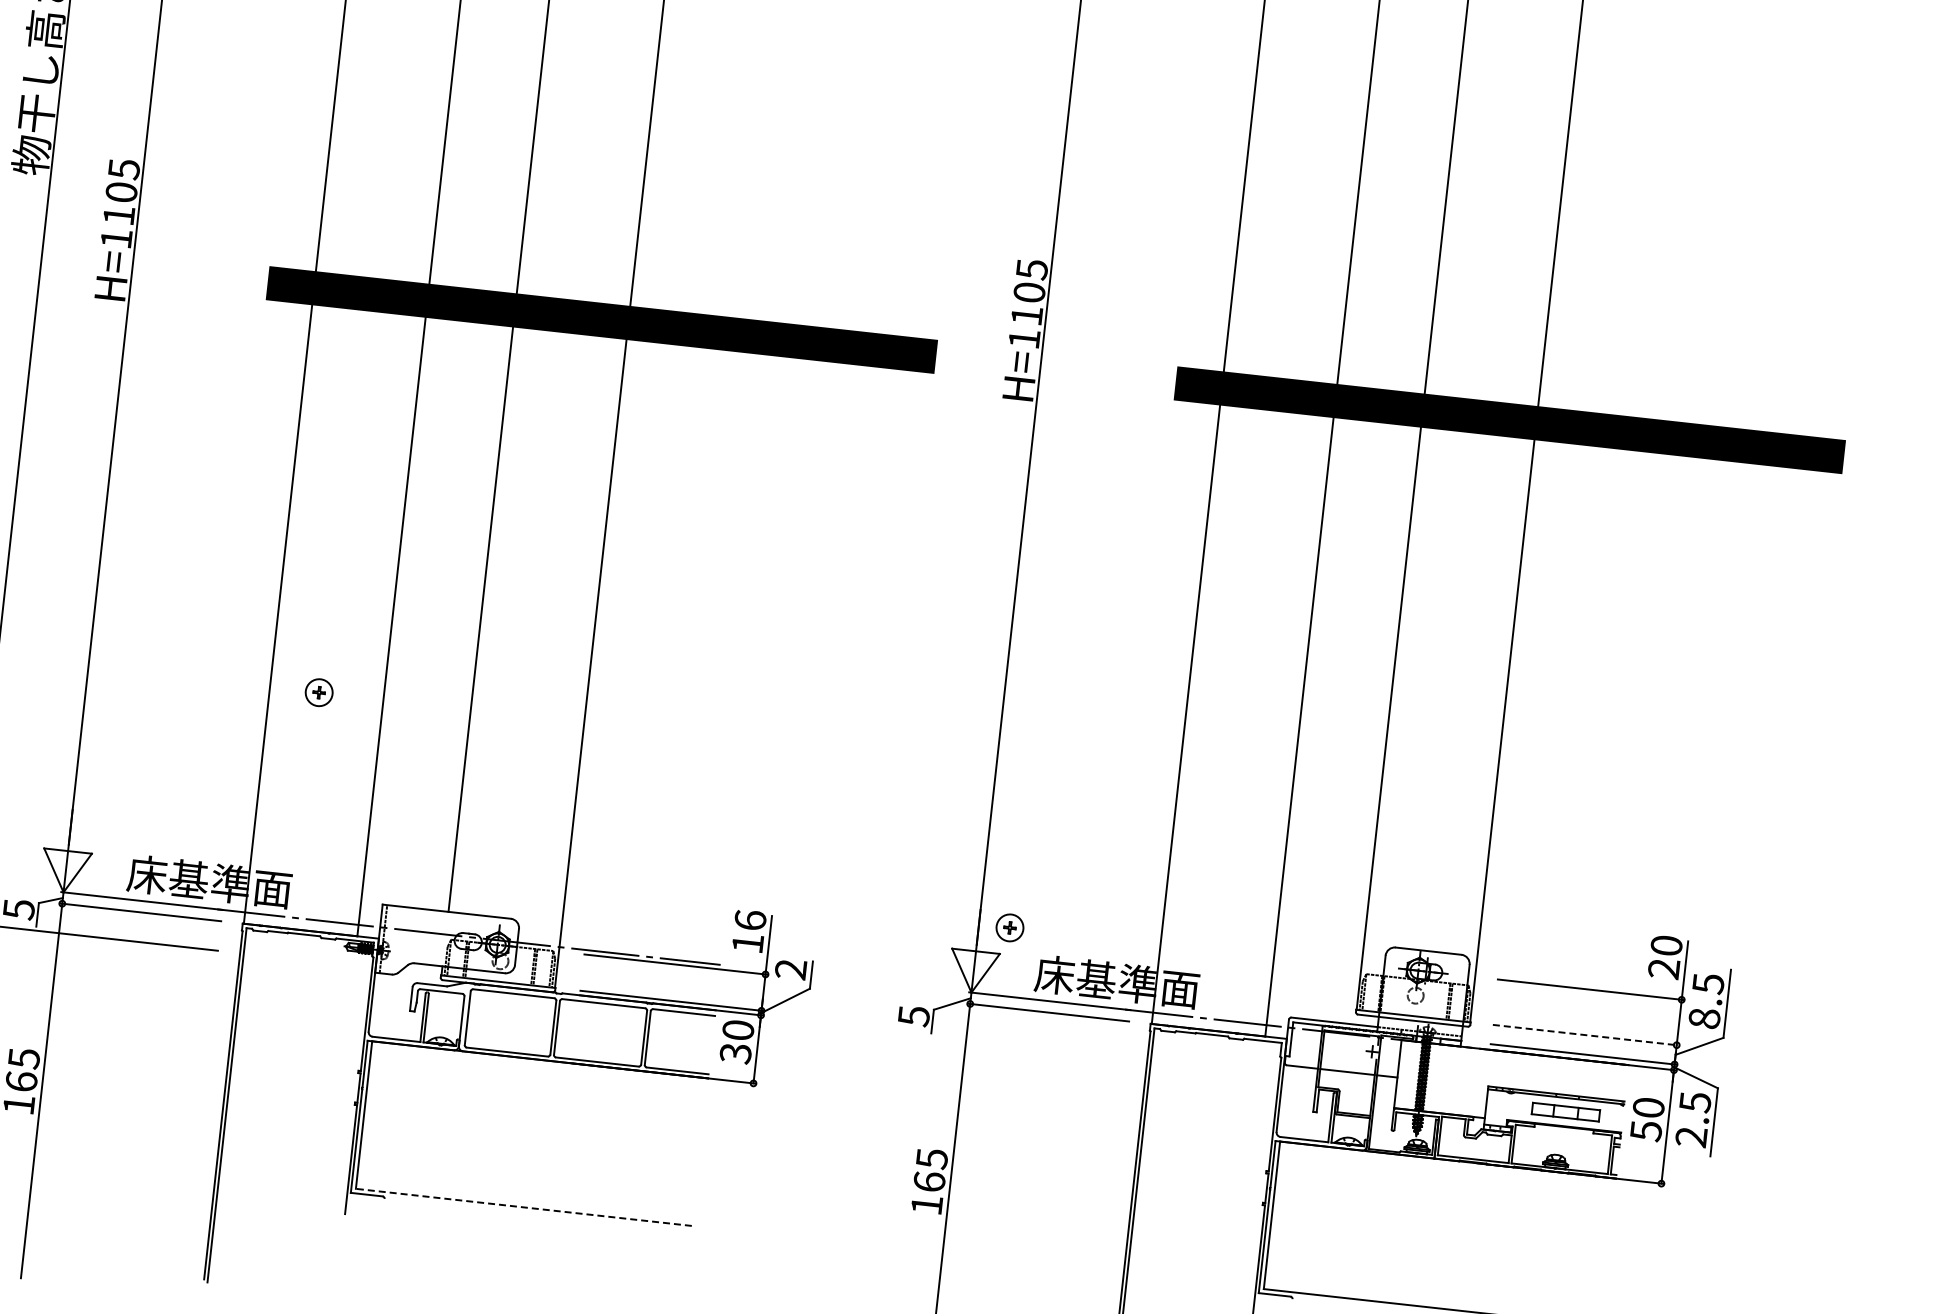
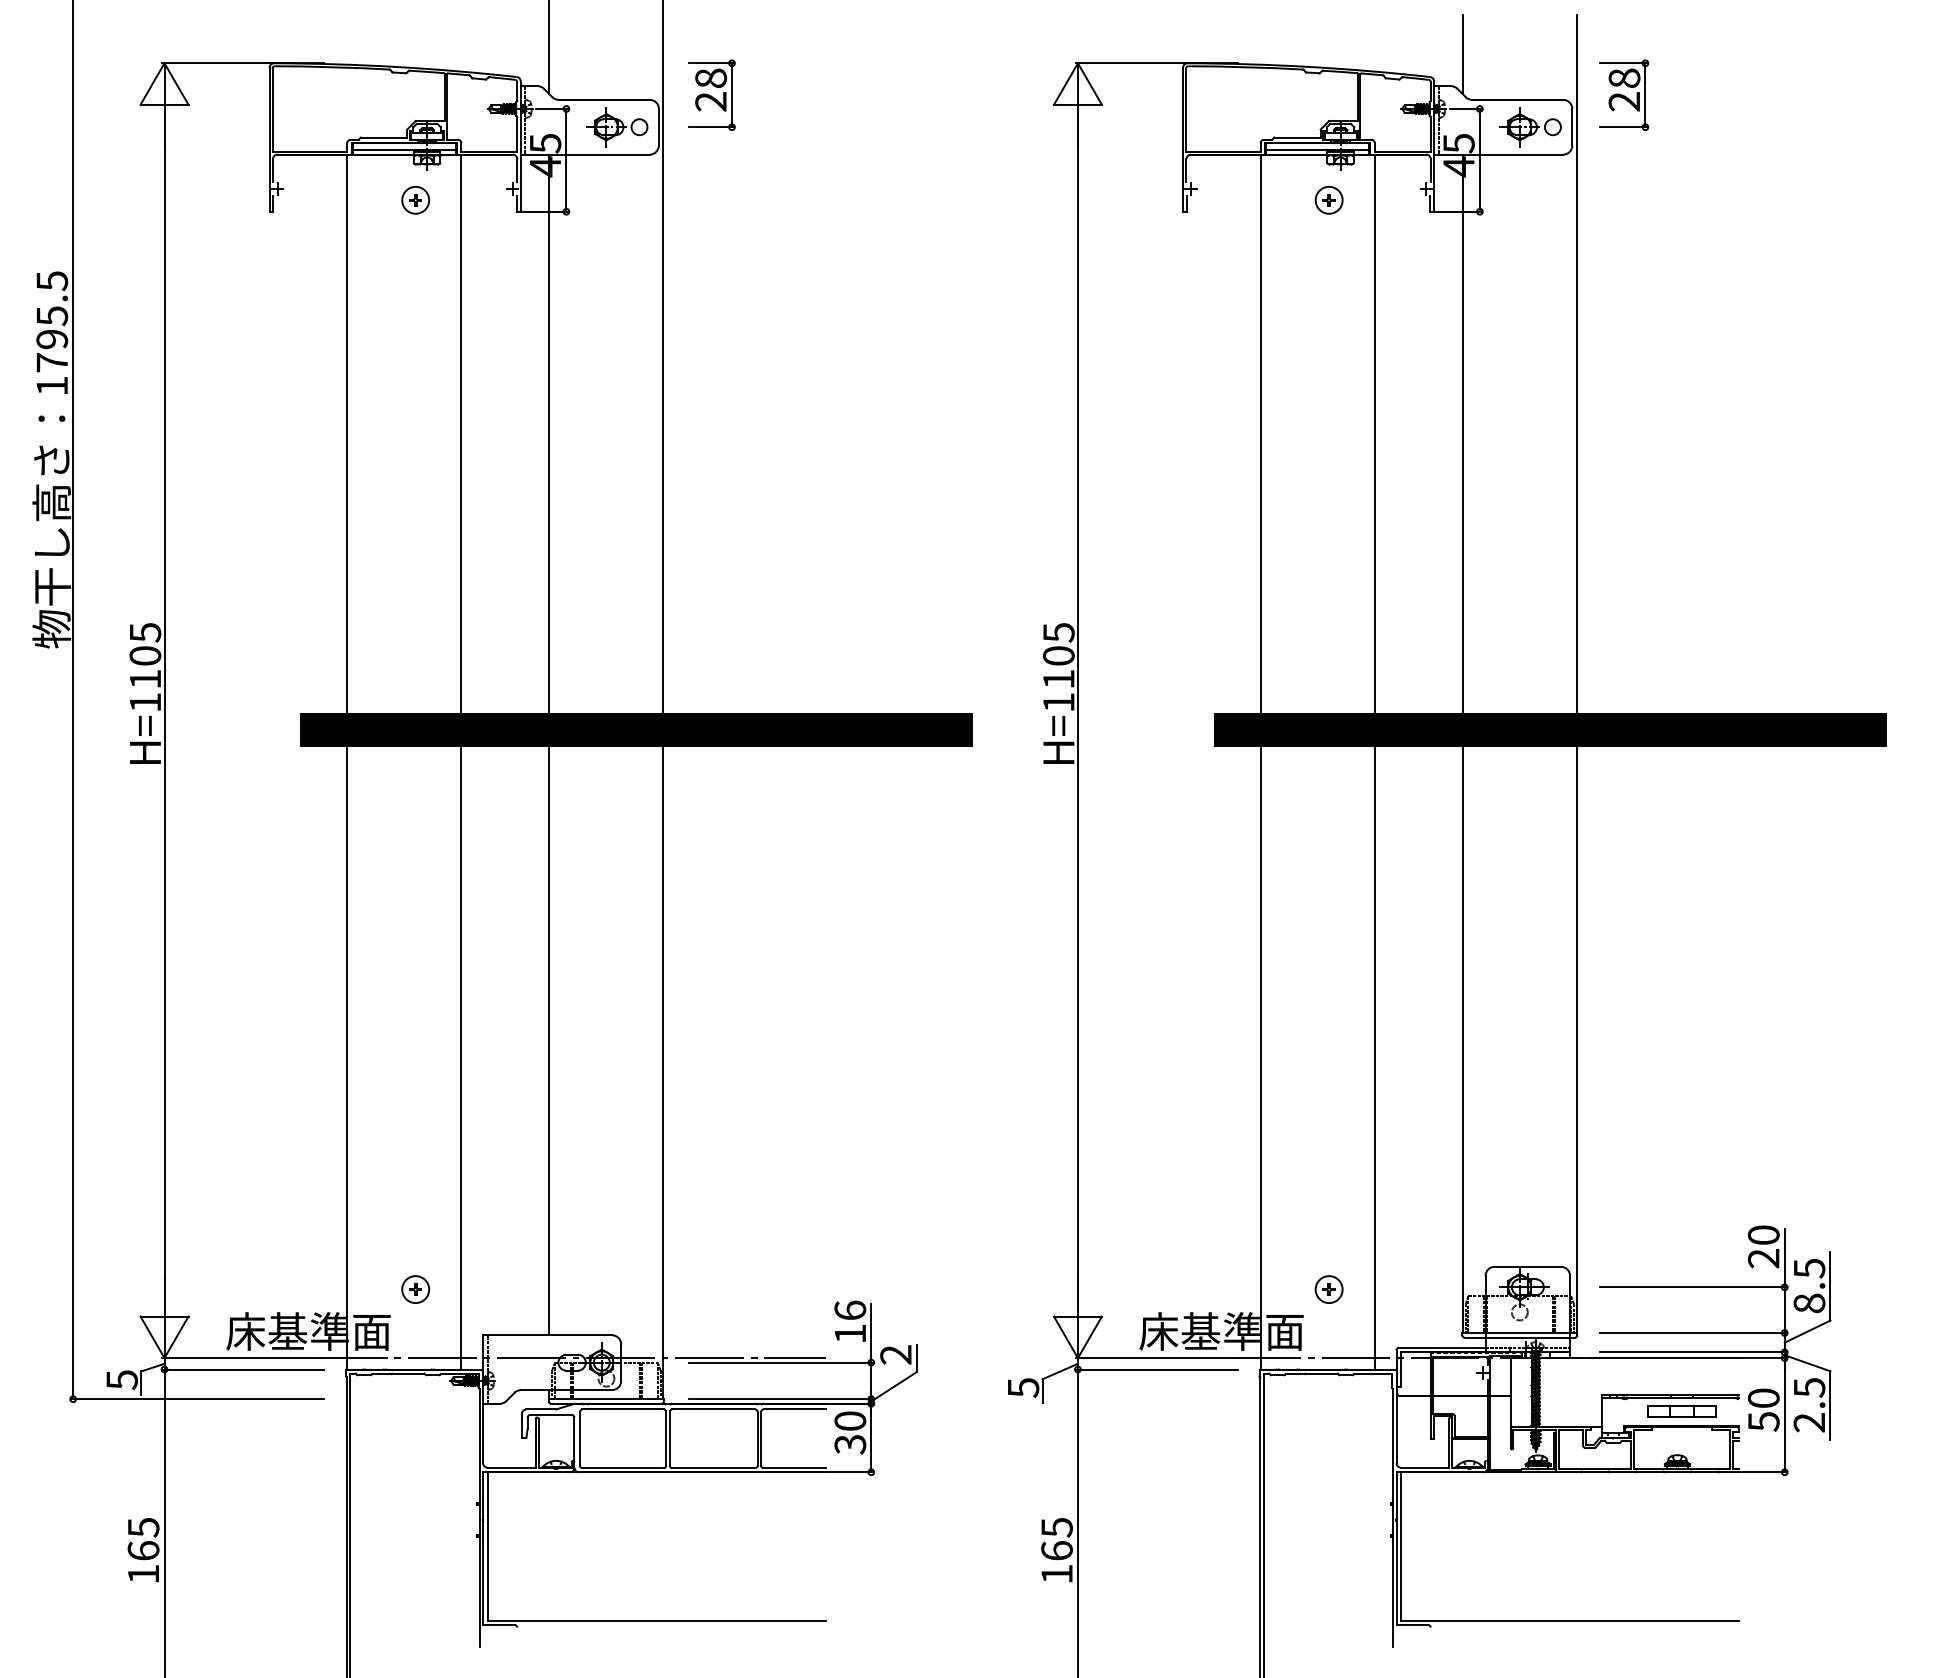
part: (318, 692) -> (415, 1289), moved
part: (1009, 927) -> (1328, 1289), moved
line: (1586, 1034) -> (1693, 1332), dashed -> solid
line: (523, 1207) -> (656, 1620), dashed -> solid

